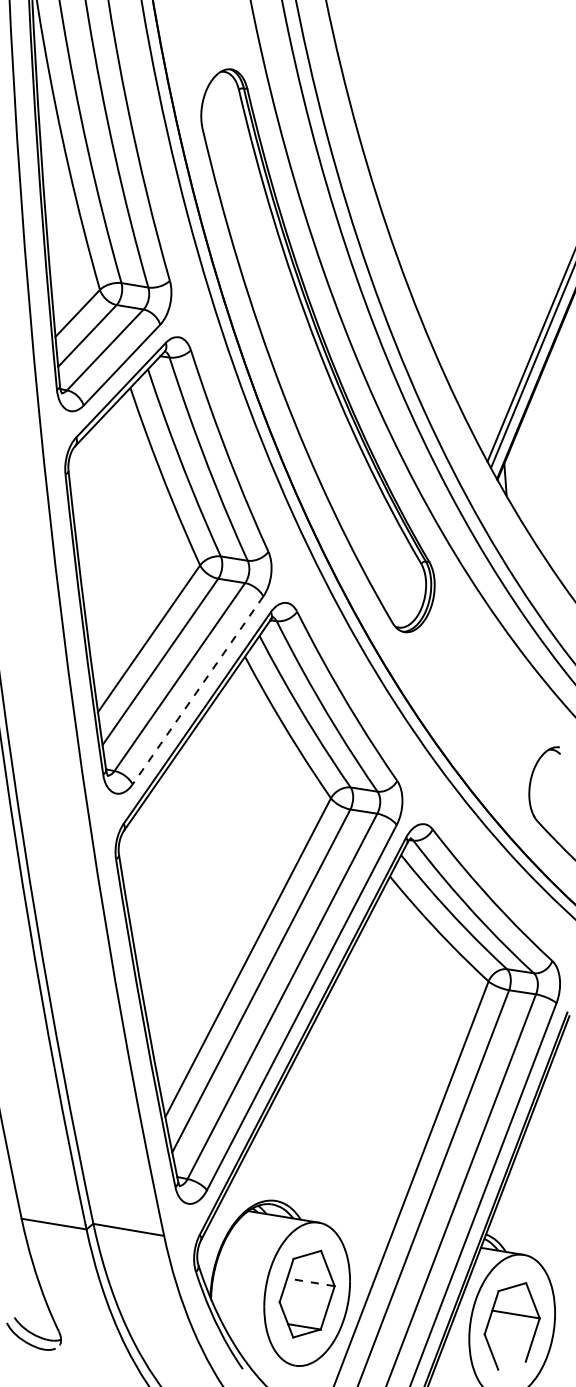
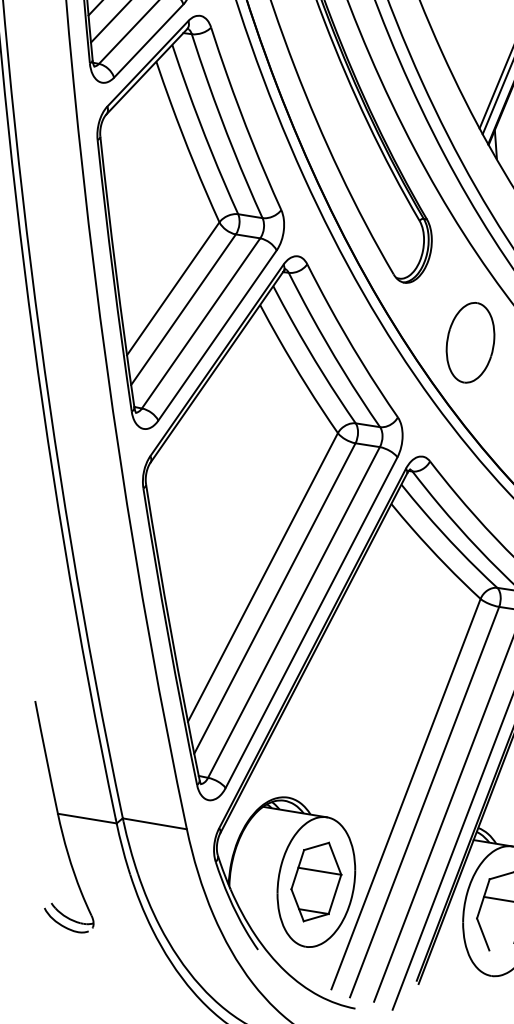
line: (197, 690) -> (217, 335), dashed -> solid
part: (477, 698) -> (470, 342), added
line: (310, 1282) -> (319, 871), dashed -> solid

